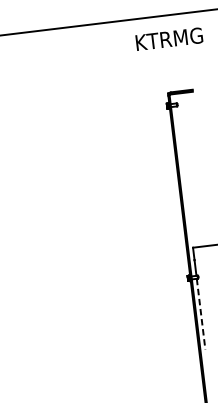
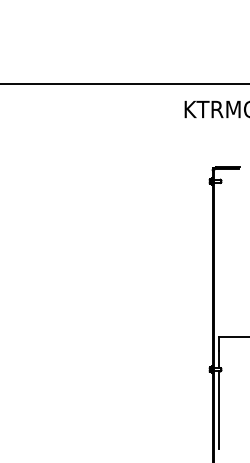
line: (201, 314) -> (219, 410), dashed -> solid

